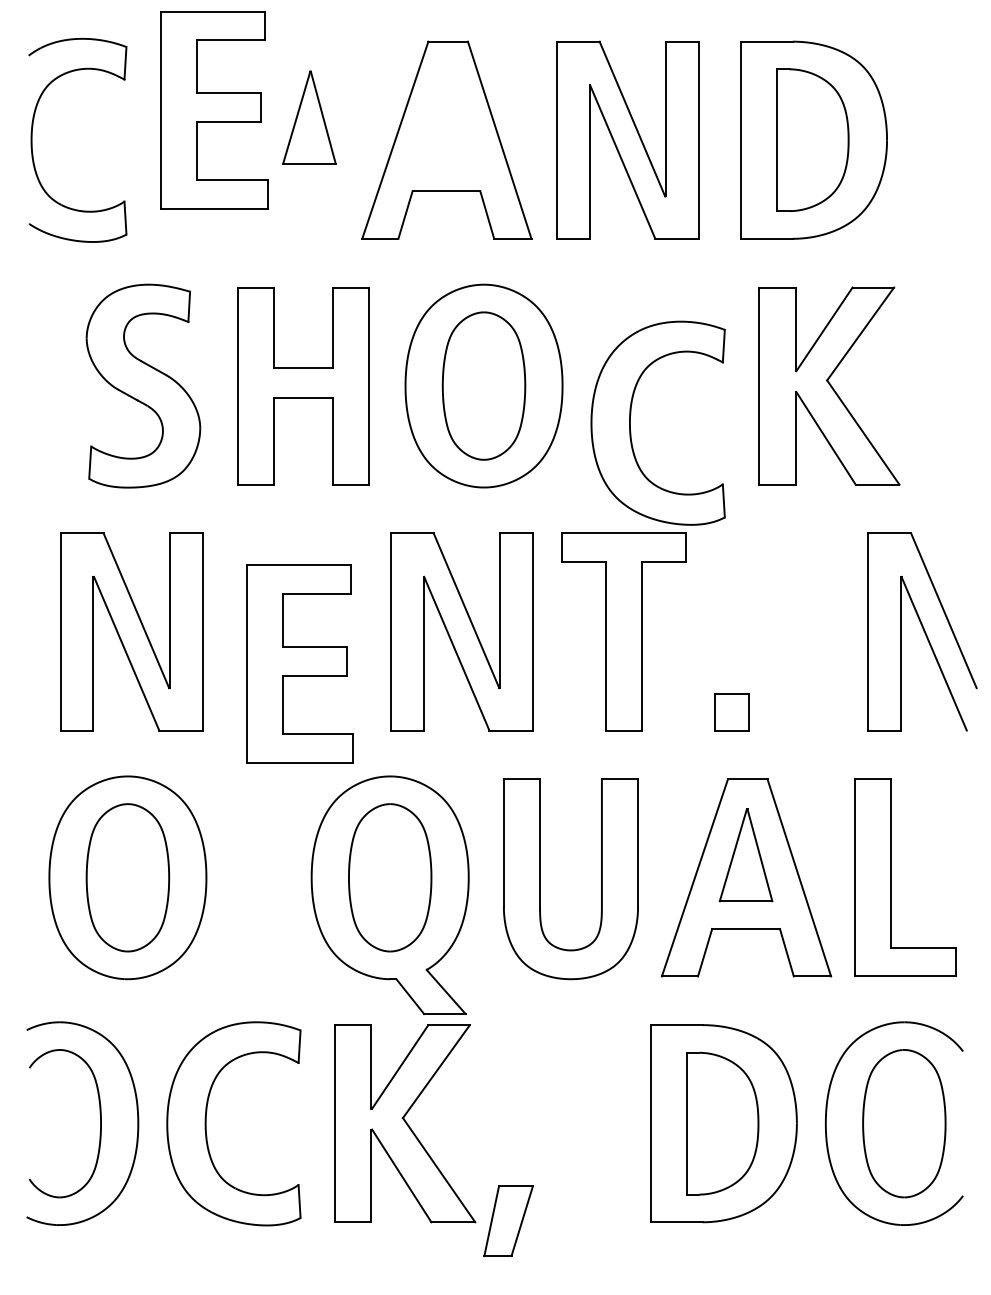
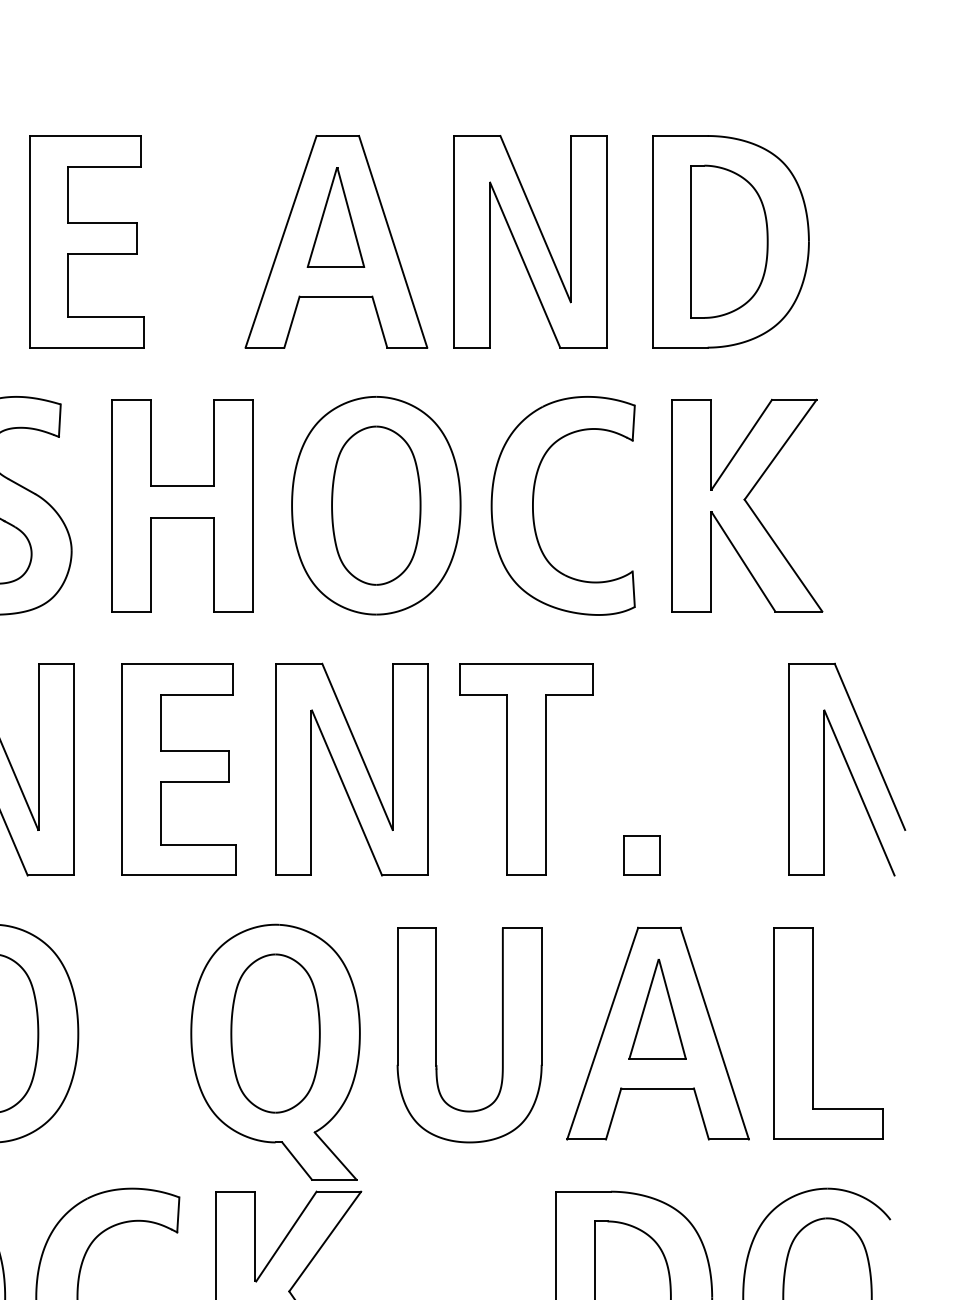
part: (214, 110) -> (86, 242), moved
part: (309, 117) -> (336, 217), moved
part: (630, 422) -> (533, 505), moved
part: (299, 663) -> (178, 769), moved

